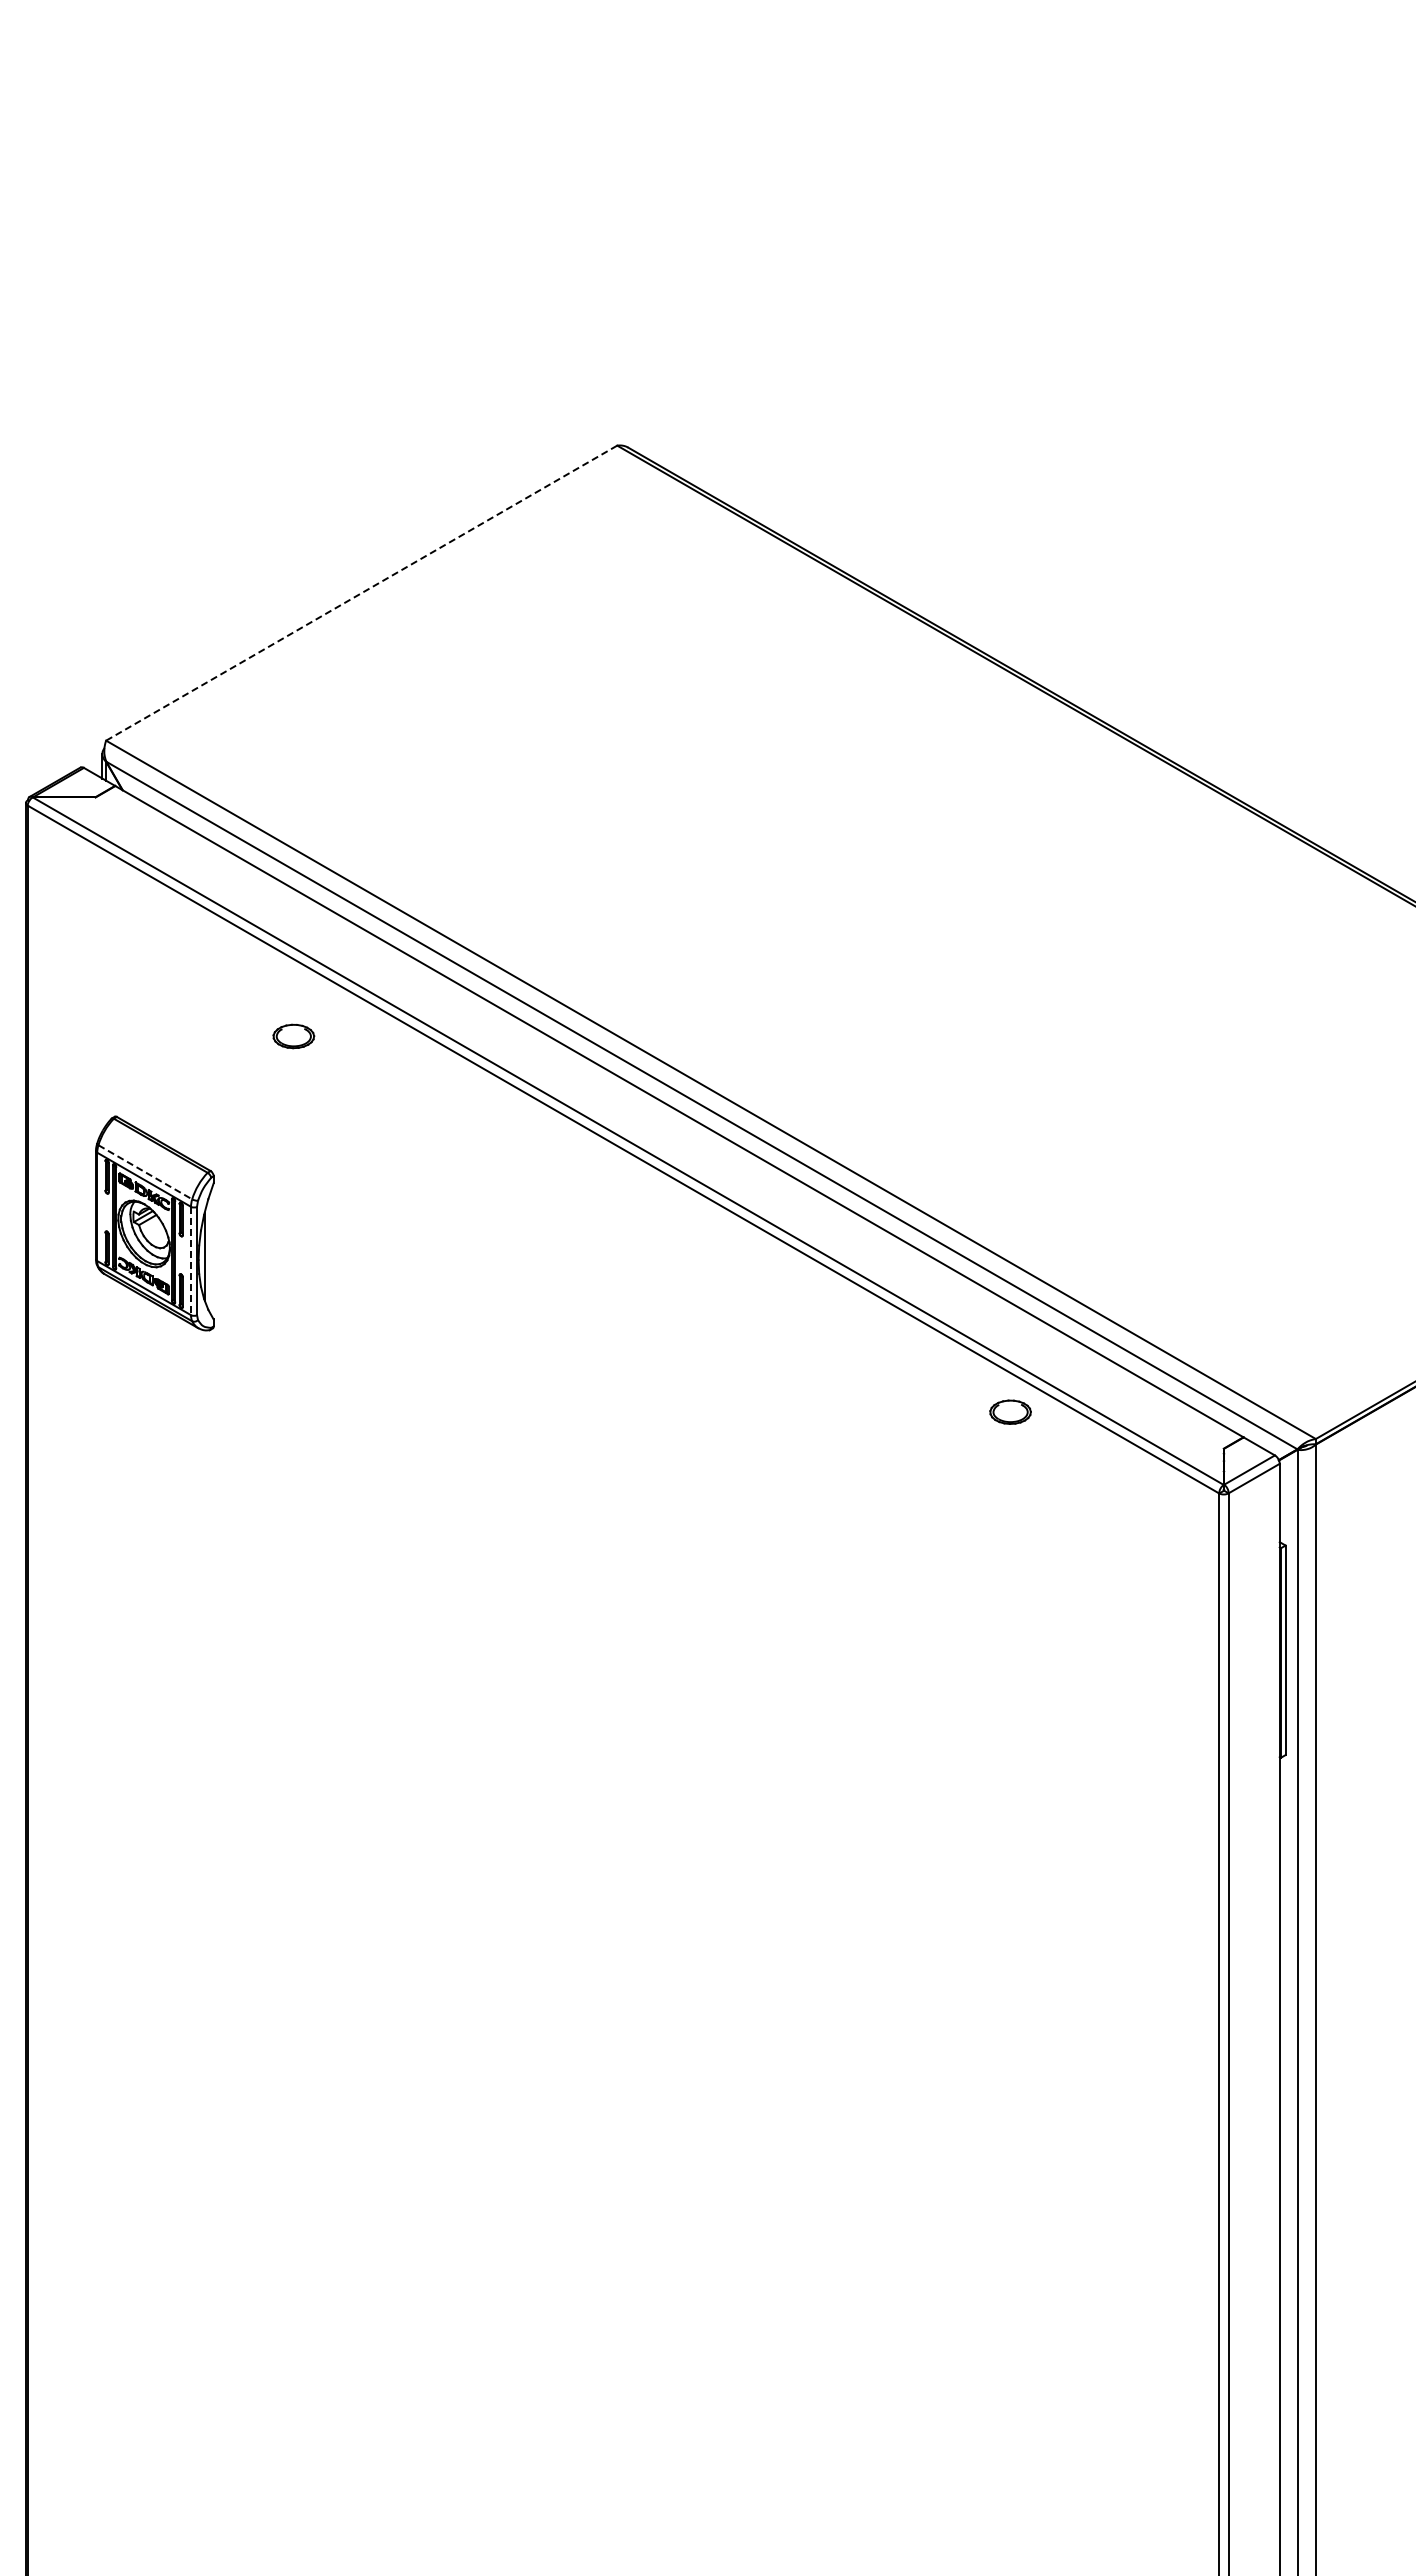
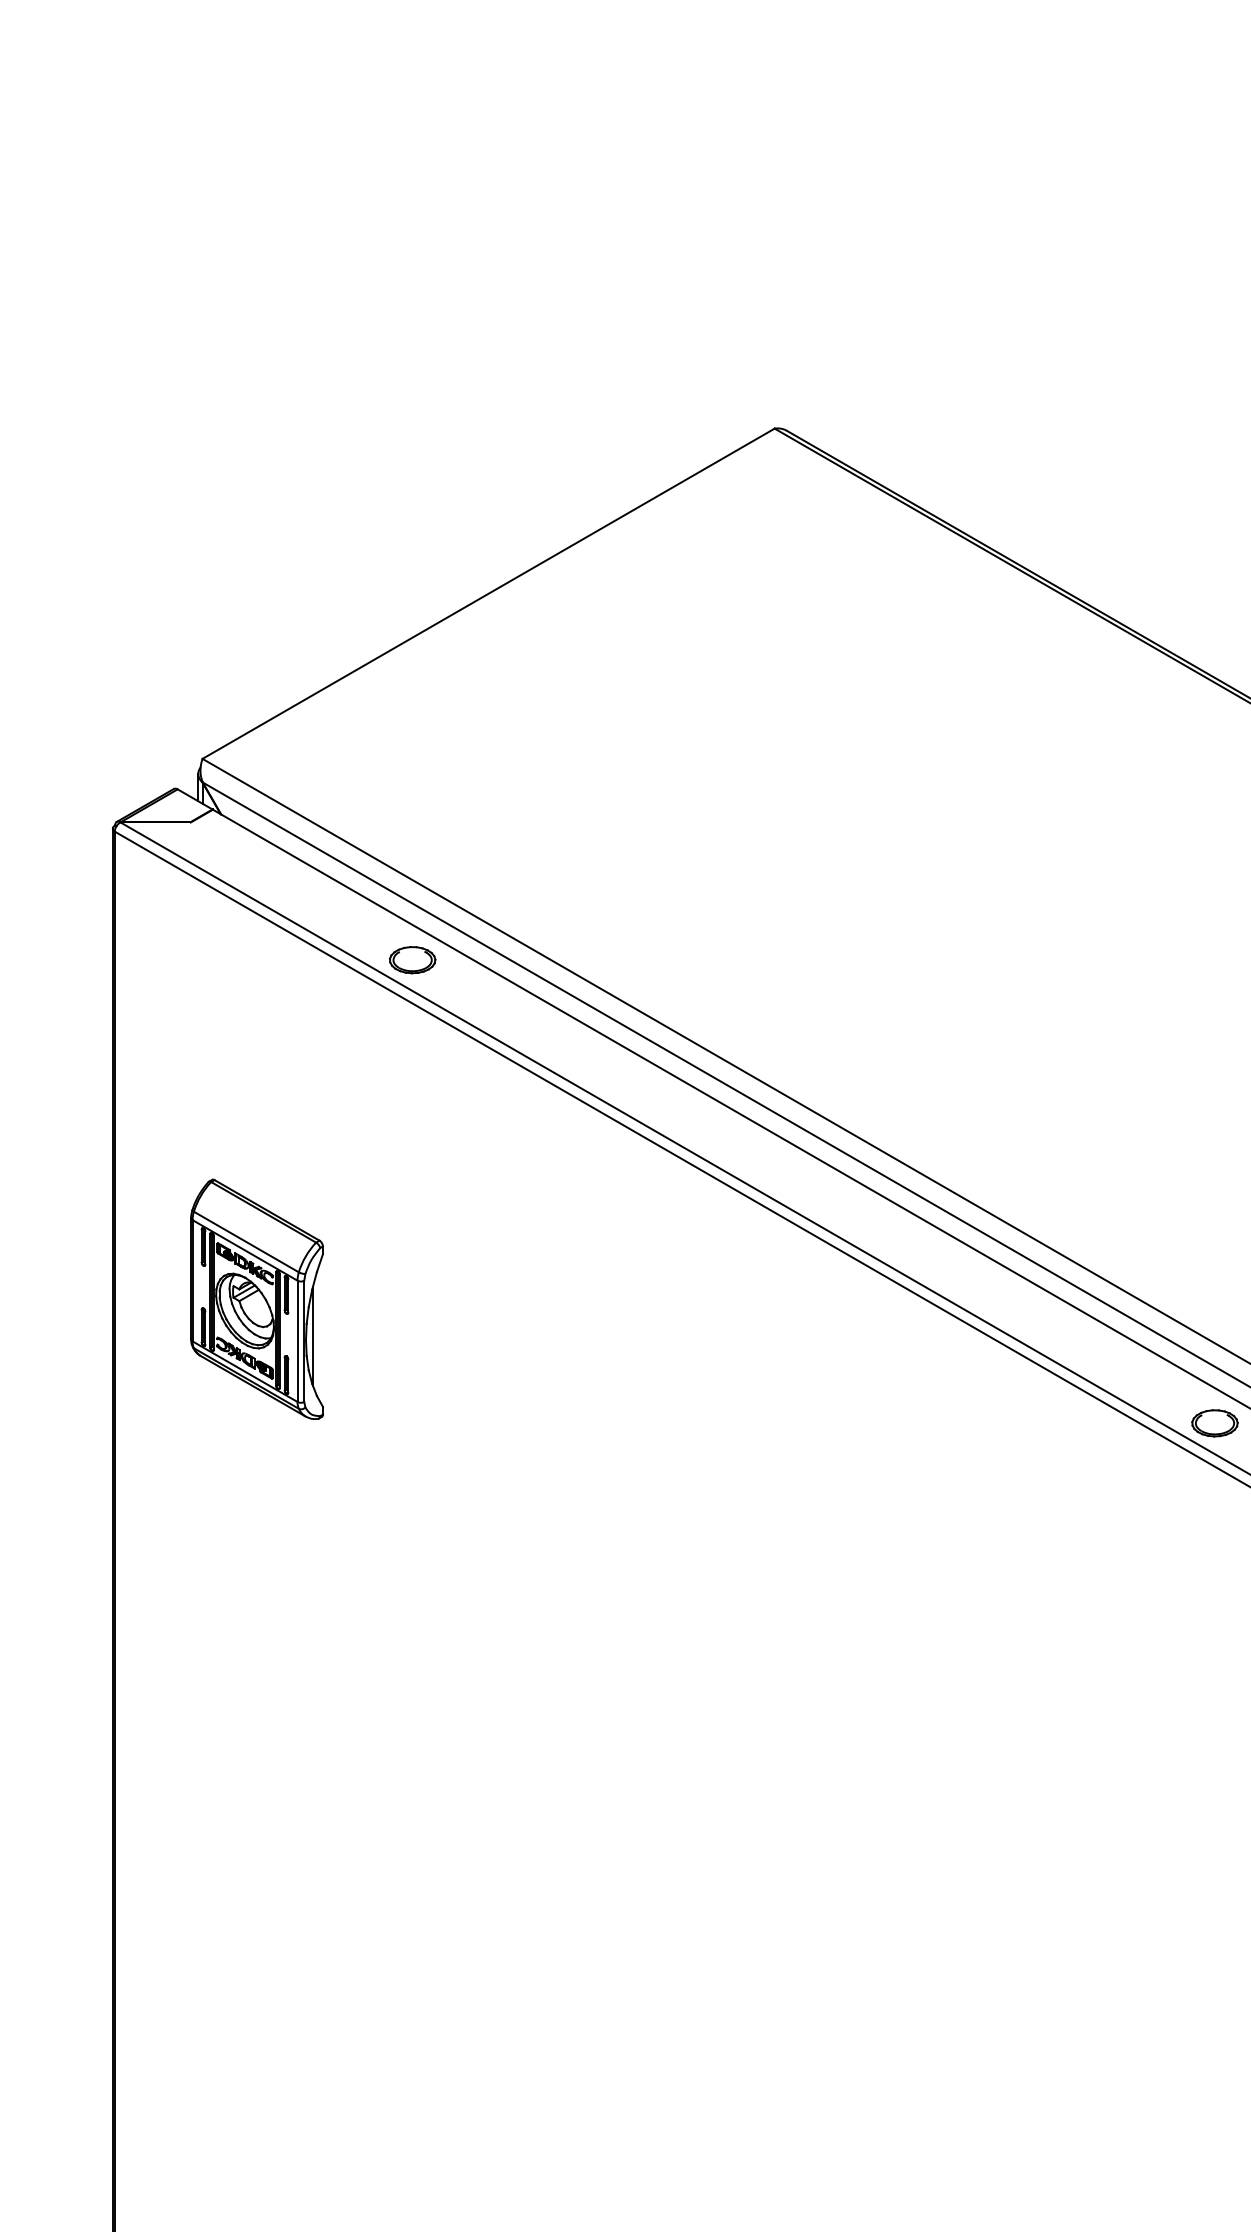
line: (362, 592) -> (489, 593), dashed -> solid
part: (293, 1036) -> (412, 960), moved
line: (145, 1172) -> (246, 1242), dashed -> solid
line: (191, 1261) -> (298, 1341), dashed -> solid
part: (1010, 1411) -> (1214, 1422), moved

